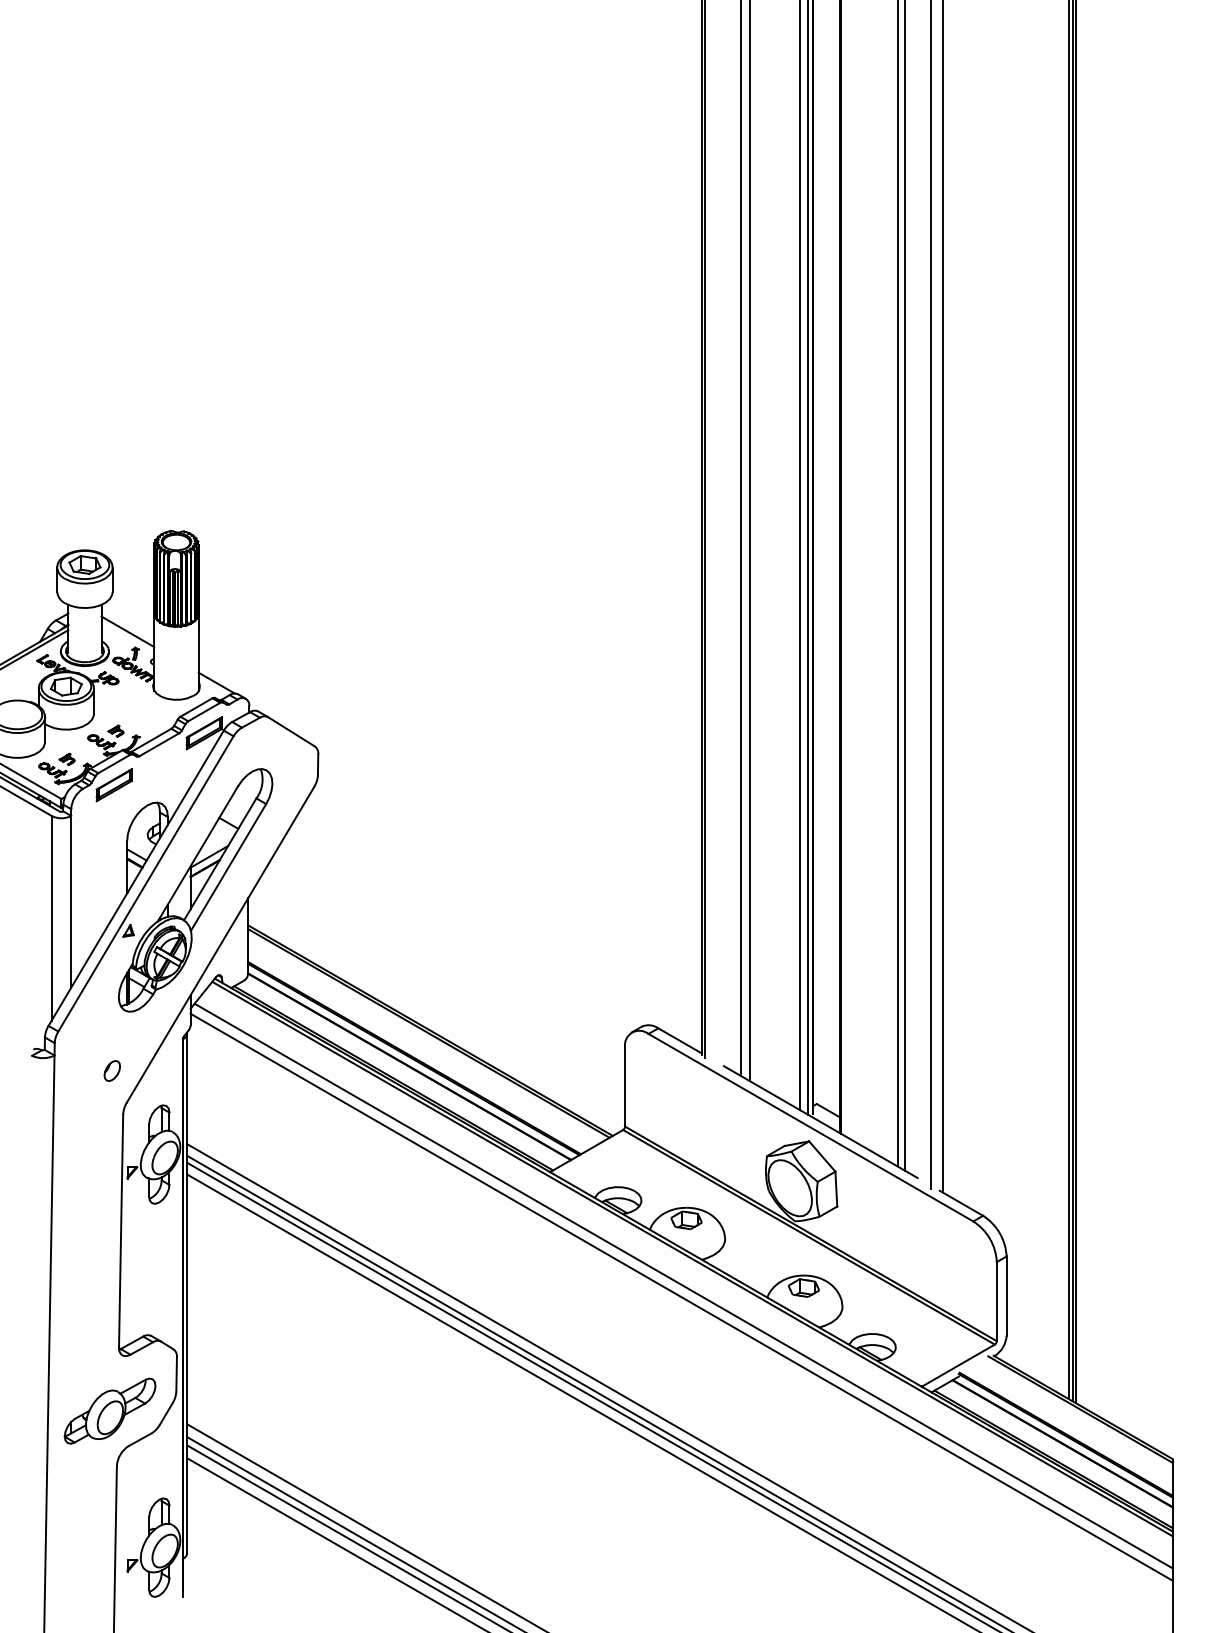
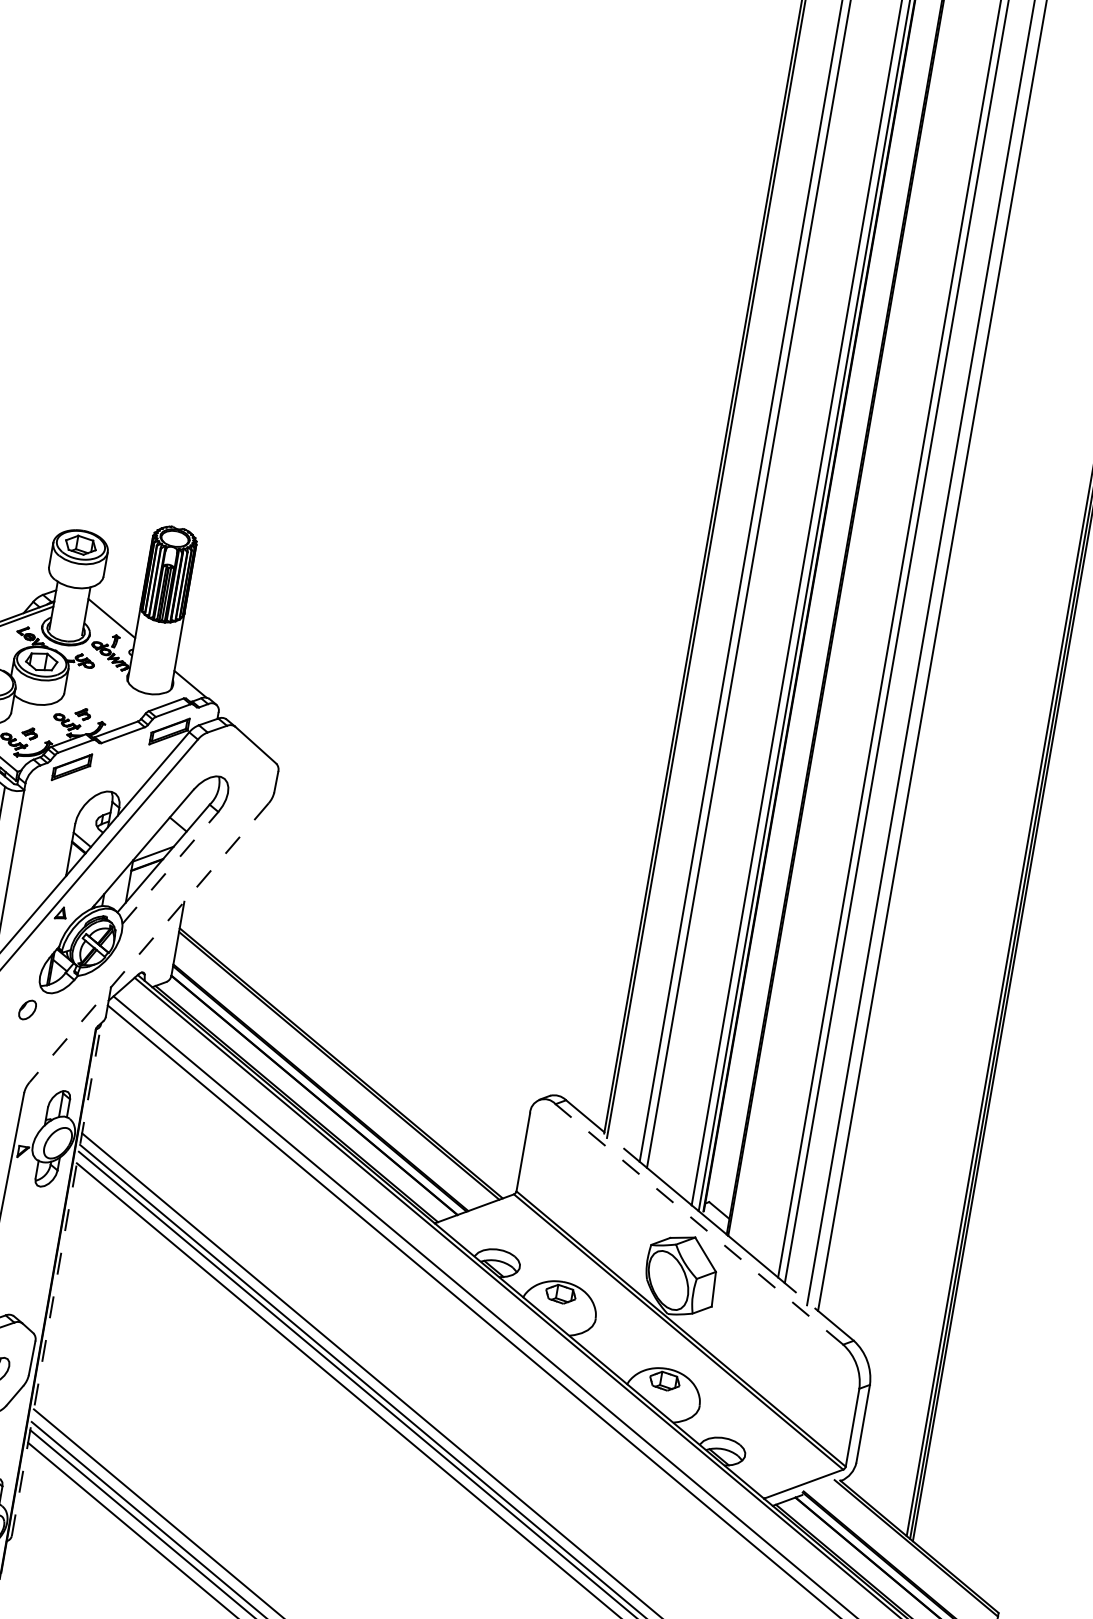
line: (228, 867) -> (170, 867), solid -> dashed
line: (220, 944) -> (149, 942), solid -> dashed
part: (111, 1070) -> (26, 1009), moved
line: (810, 1127) -> (698, 1224), solid -> dashed
line: (187, 1293) -> (56, 1280), solid -> dashed

